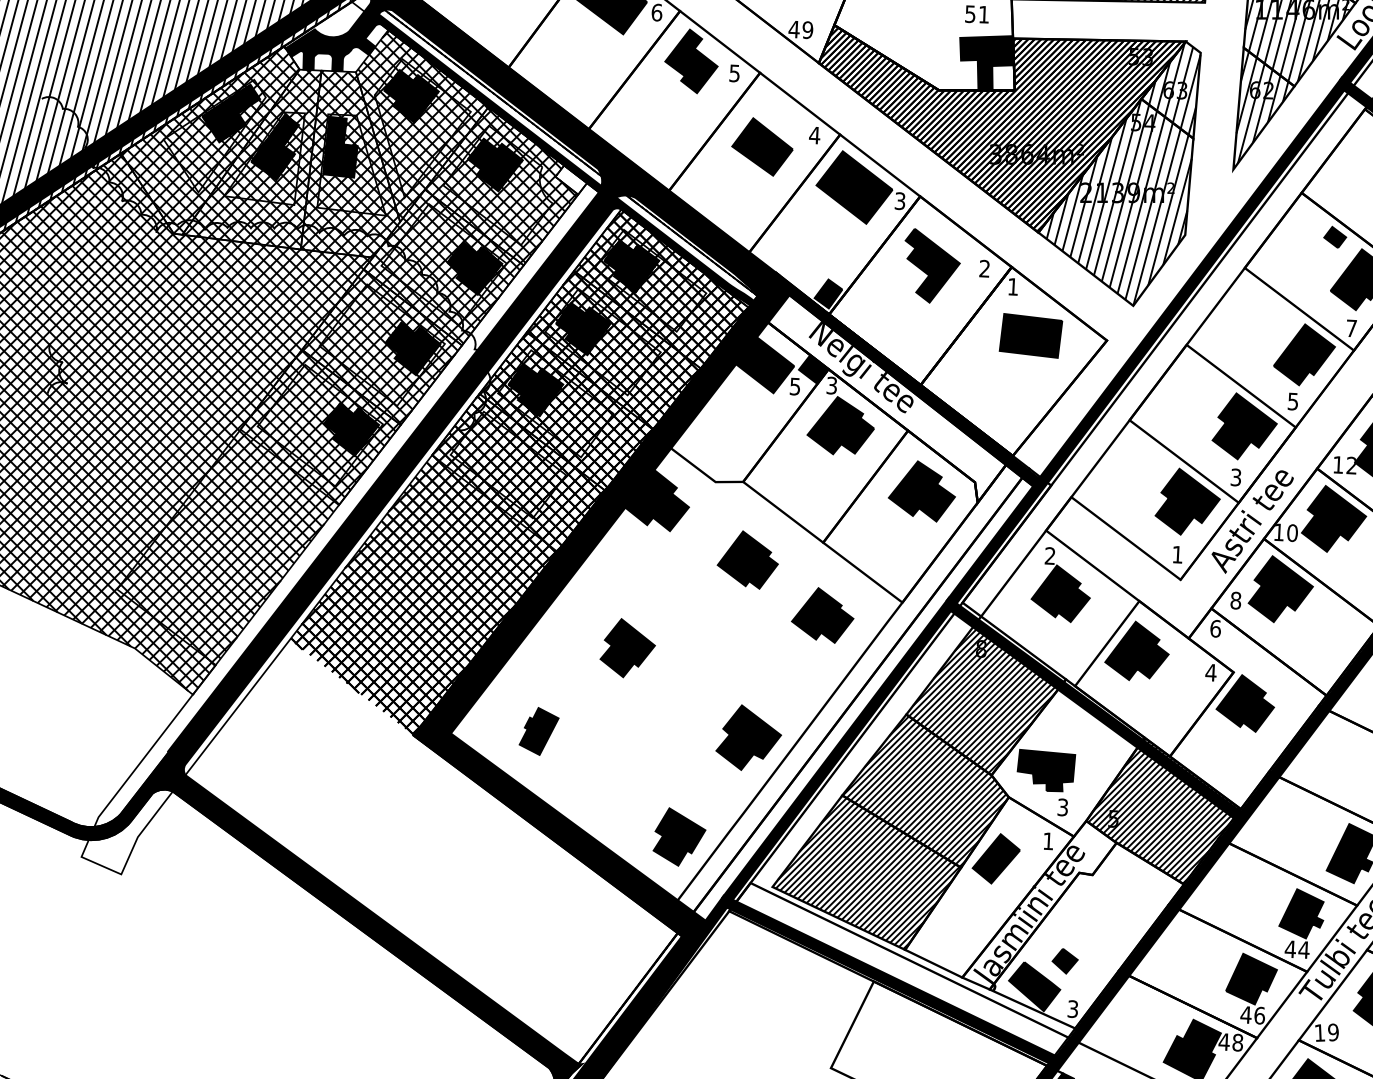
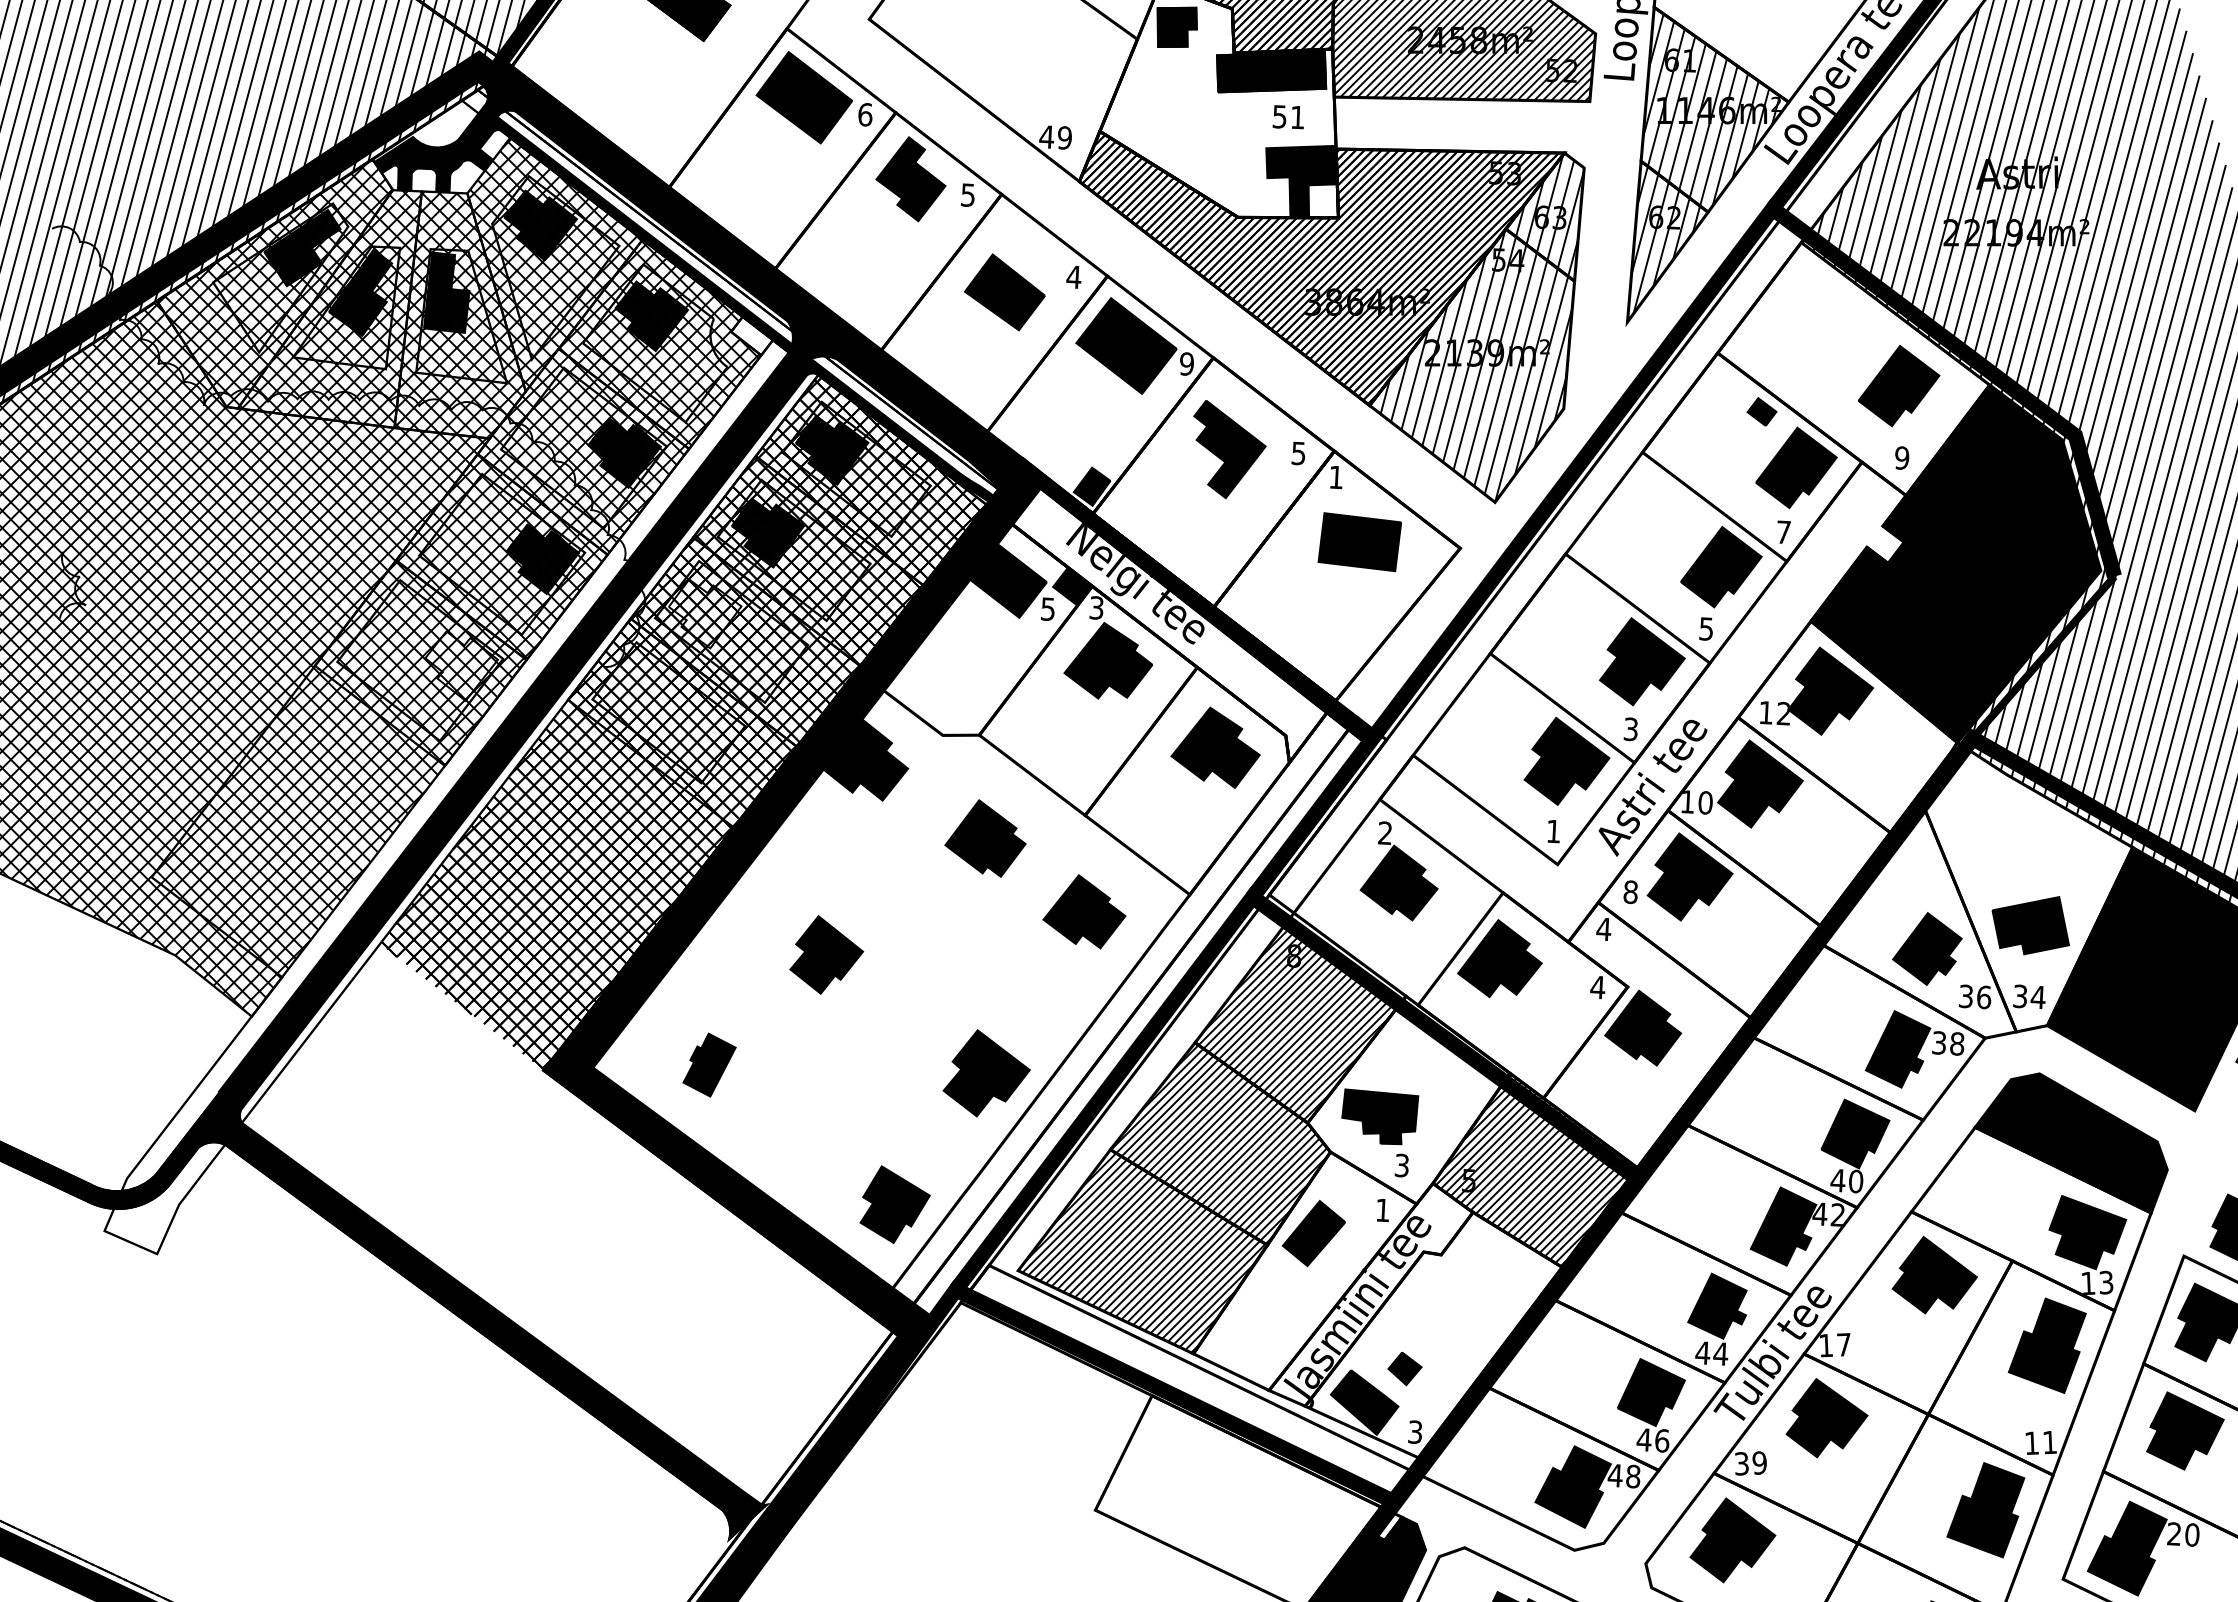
text: (899, 200) -> (1186, 363), 3 -> 9
text: (984, 268) -> (1298, 453), 2 -> 5
hatch: (536, 389) -> (705, 613), removed
hatch: (351, 429) -> (461, 665), removed
text: (1215, 628) -> (1603, 929), 6 -> 4
text: (1319, 1032) -> (1741, 1463), 19 -> 39

